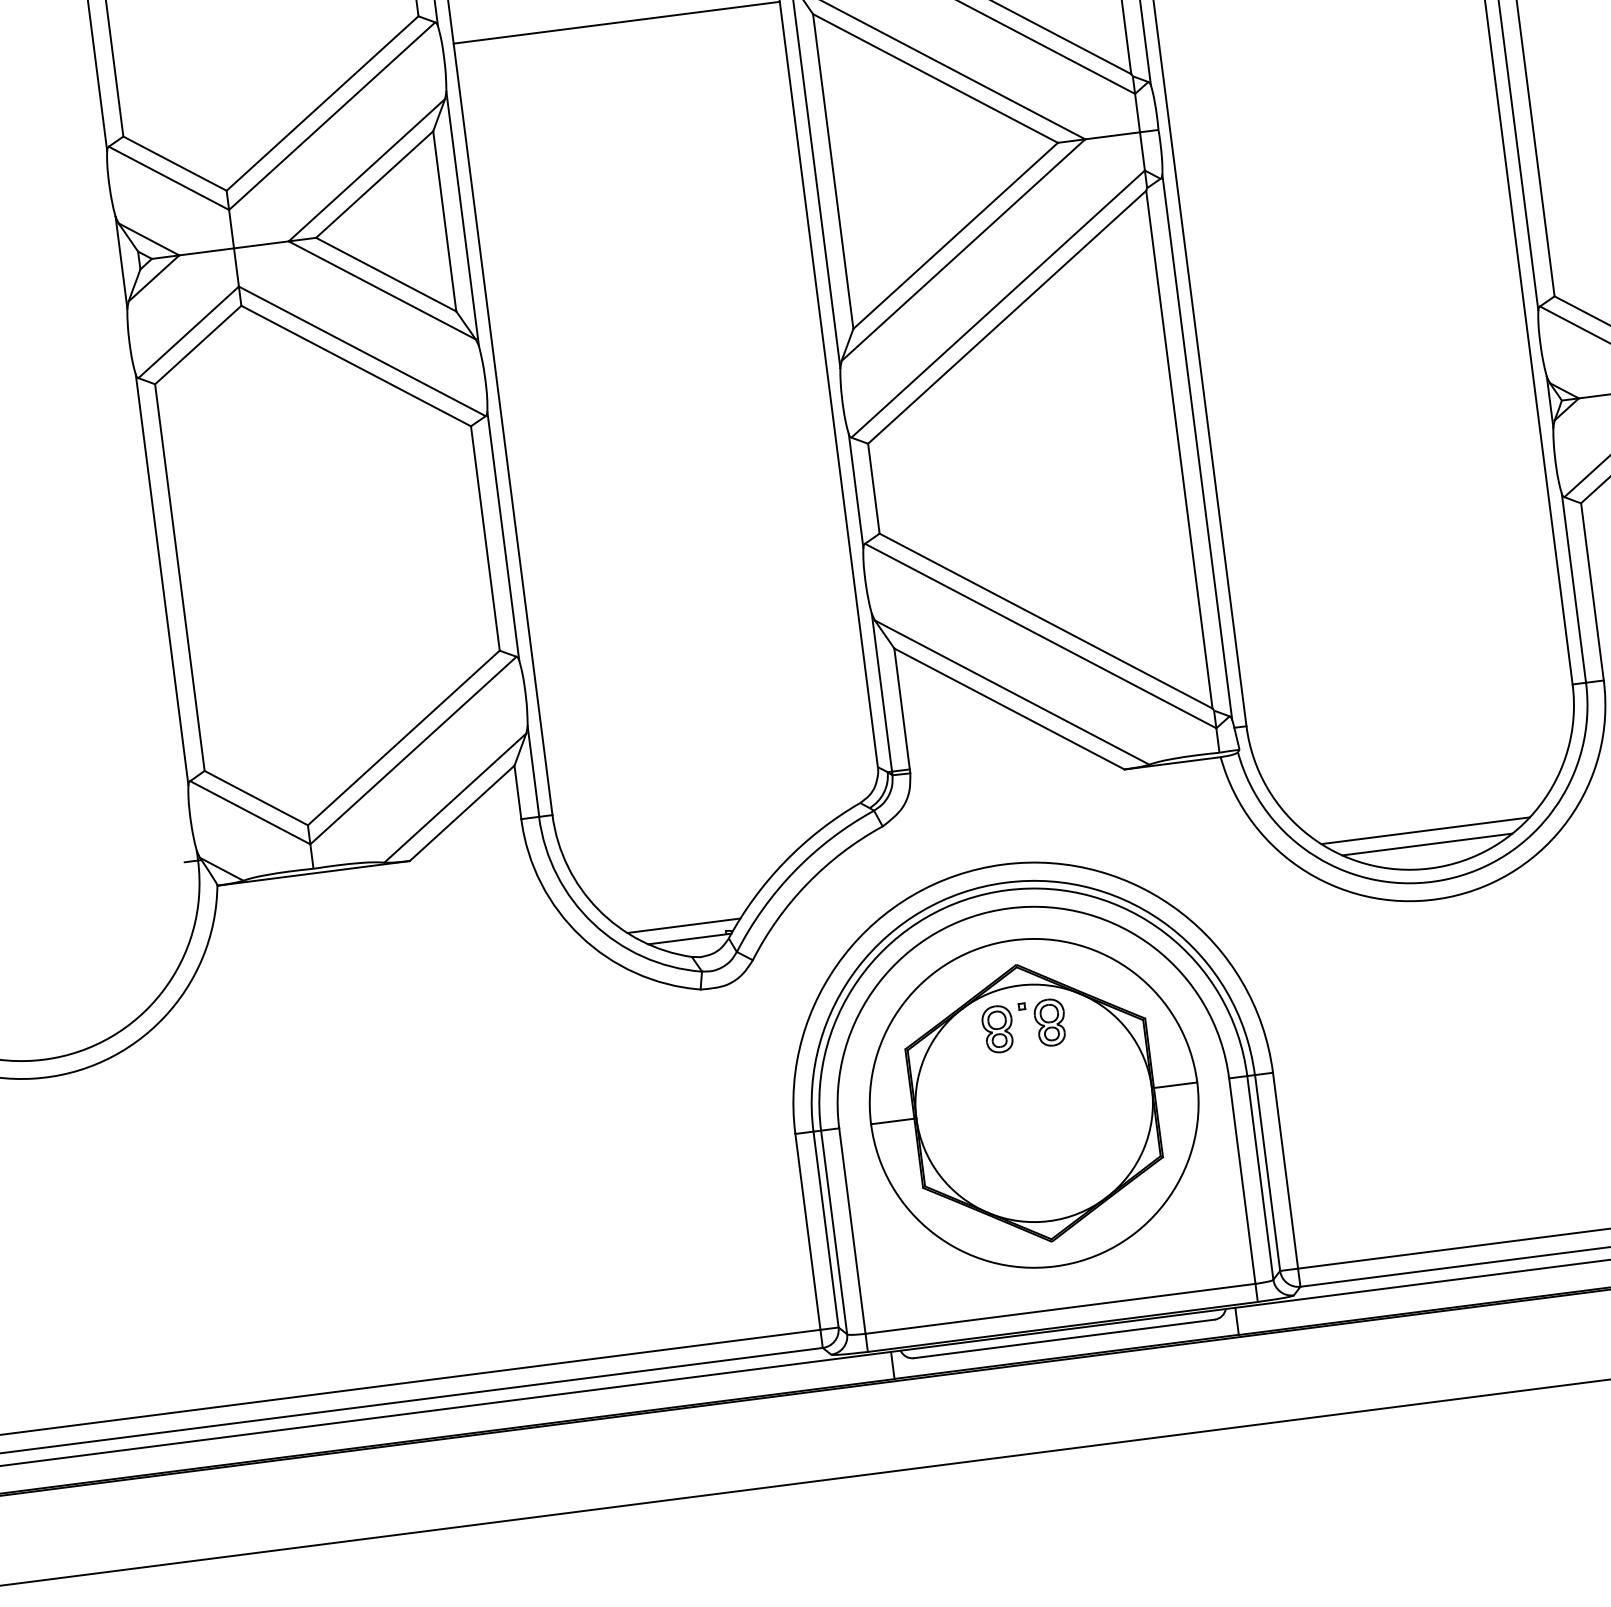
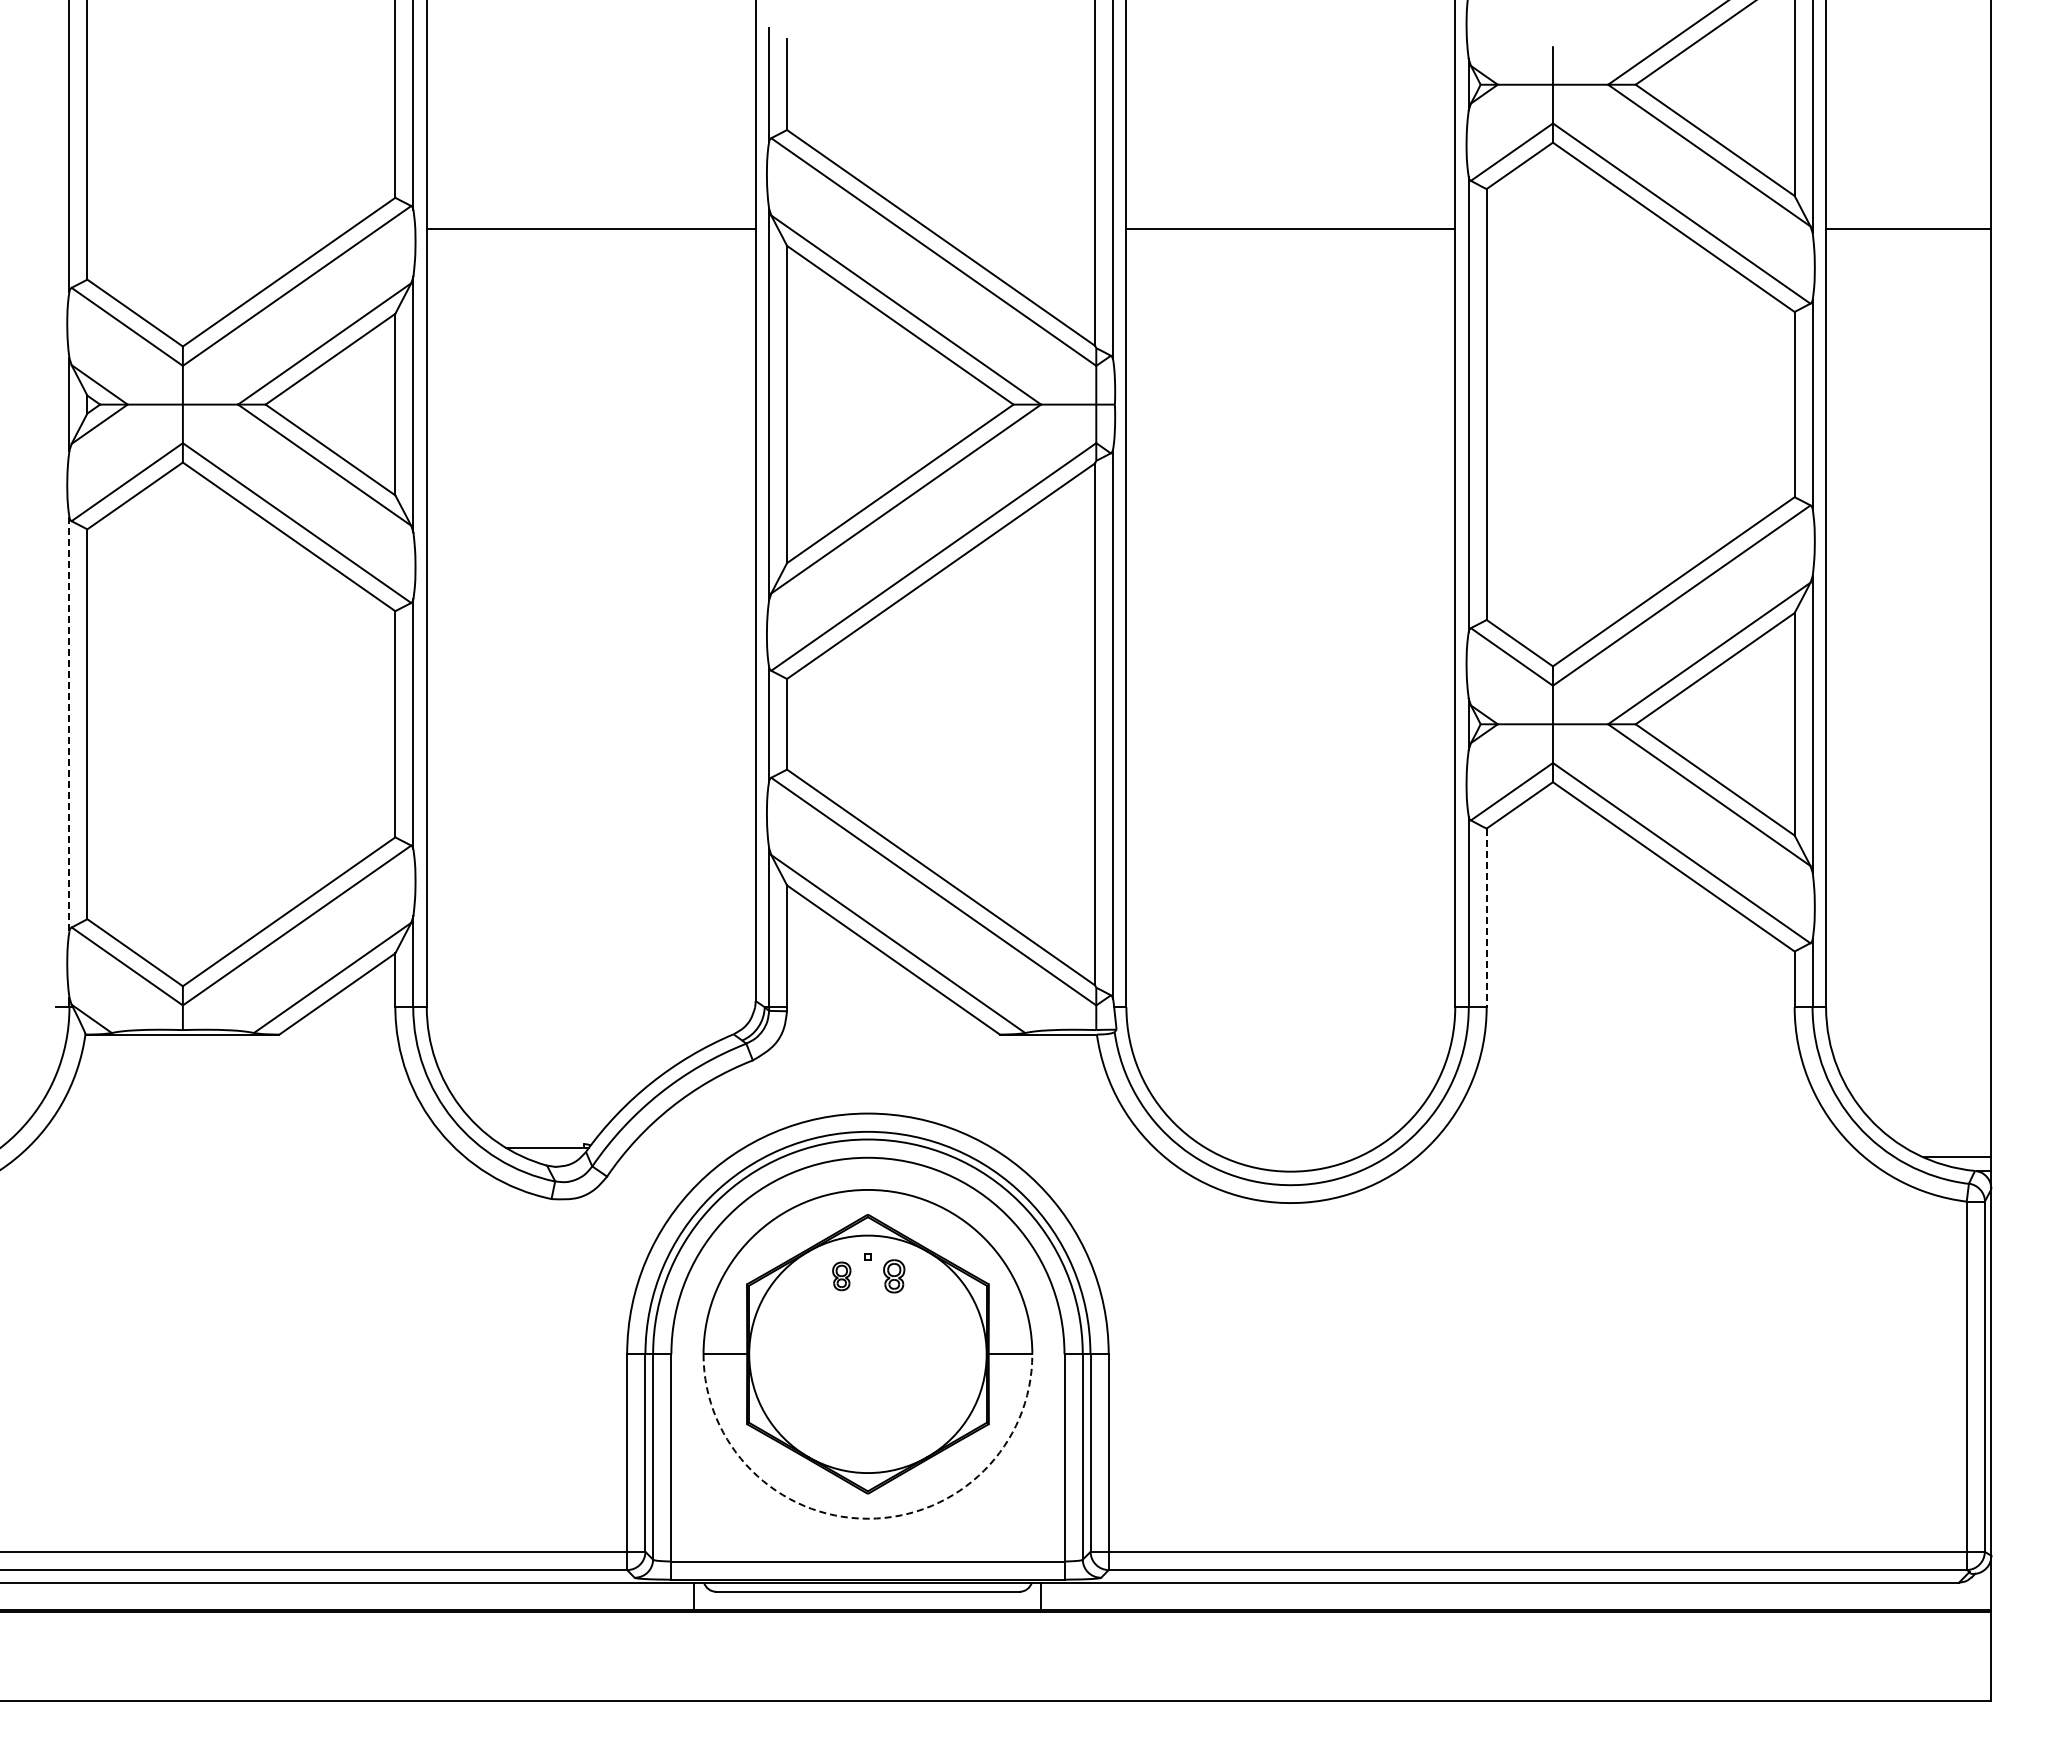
line: (162, 580) -> (69, 724), solid -> dashed
line: (1592, 592) -> (1486, 918), solid -> dashed
line: (1425, 830) -> (1290, 1133), removed
line: (1427, 844) -> (1290, 1147), removed
line: (683, 925) -> (542, 1133), removed
part: (1049, 1022) -> (893, 1276), size x0.7
part: (998, 1029) -> (841, 1276), size x0.6
arc: (1054, 1266) -> (867, 1518), solid -> dashed

